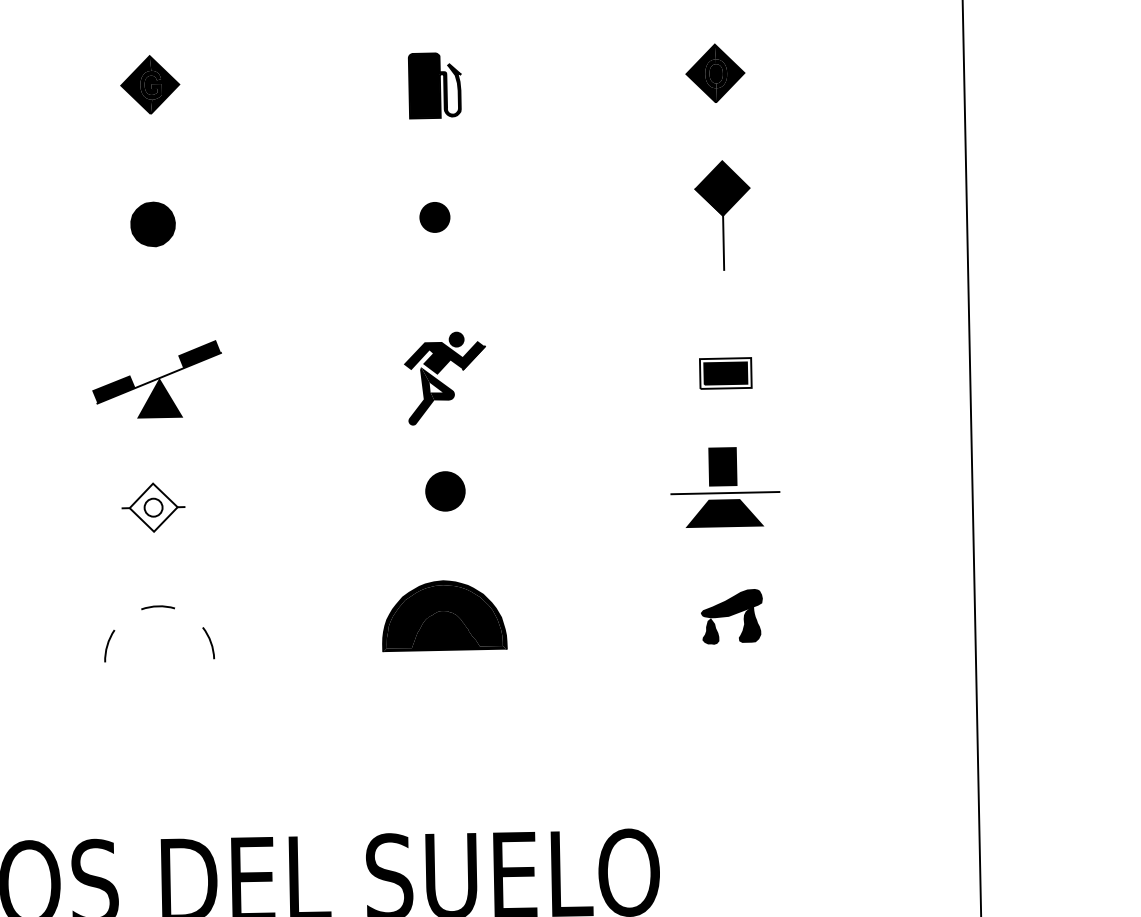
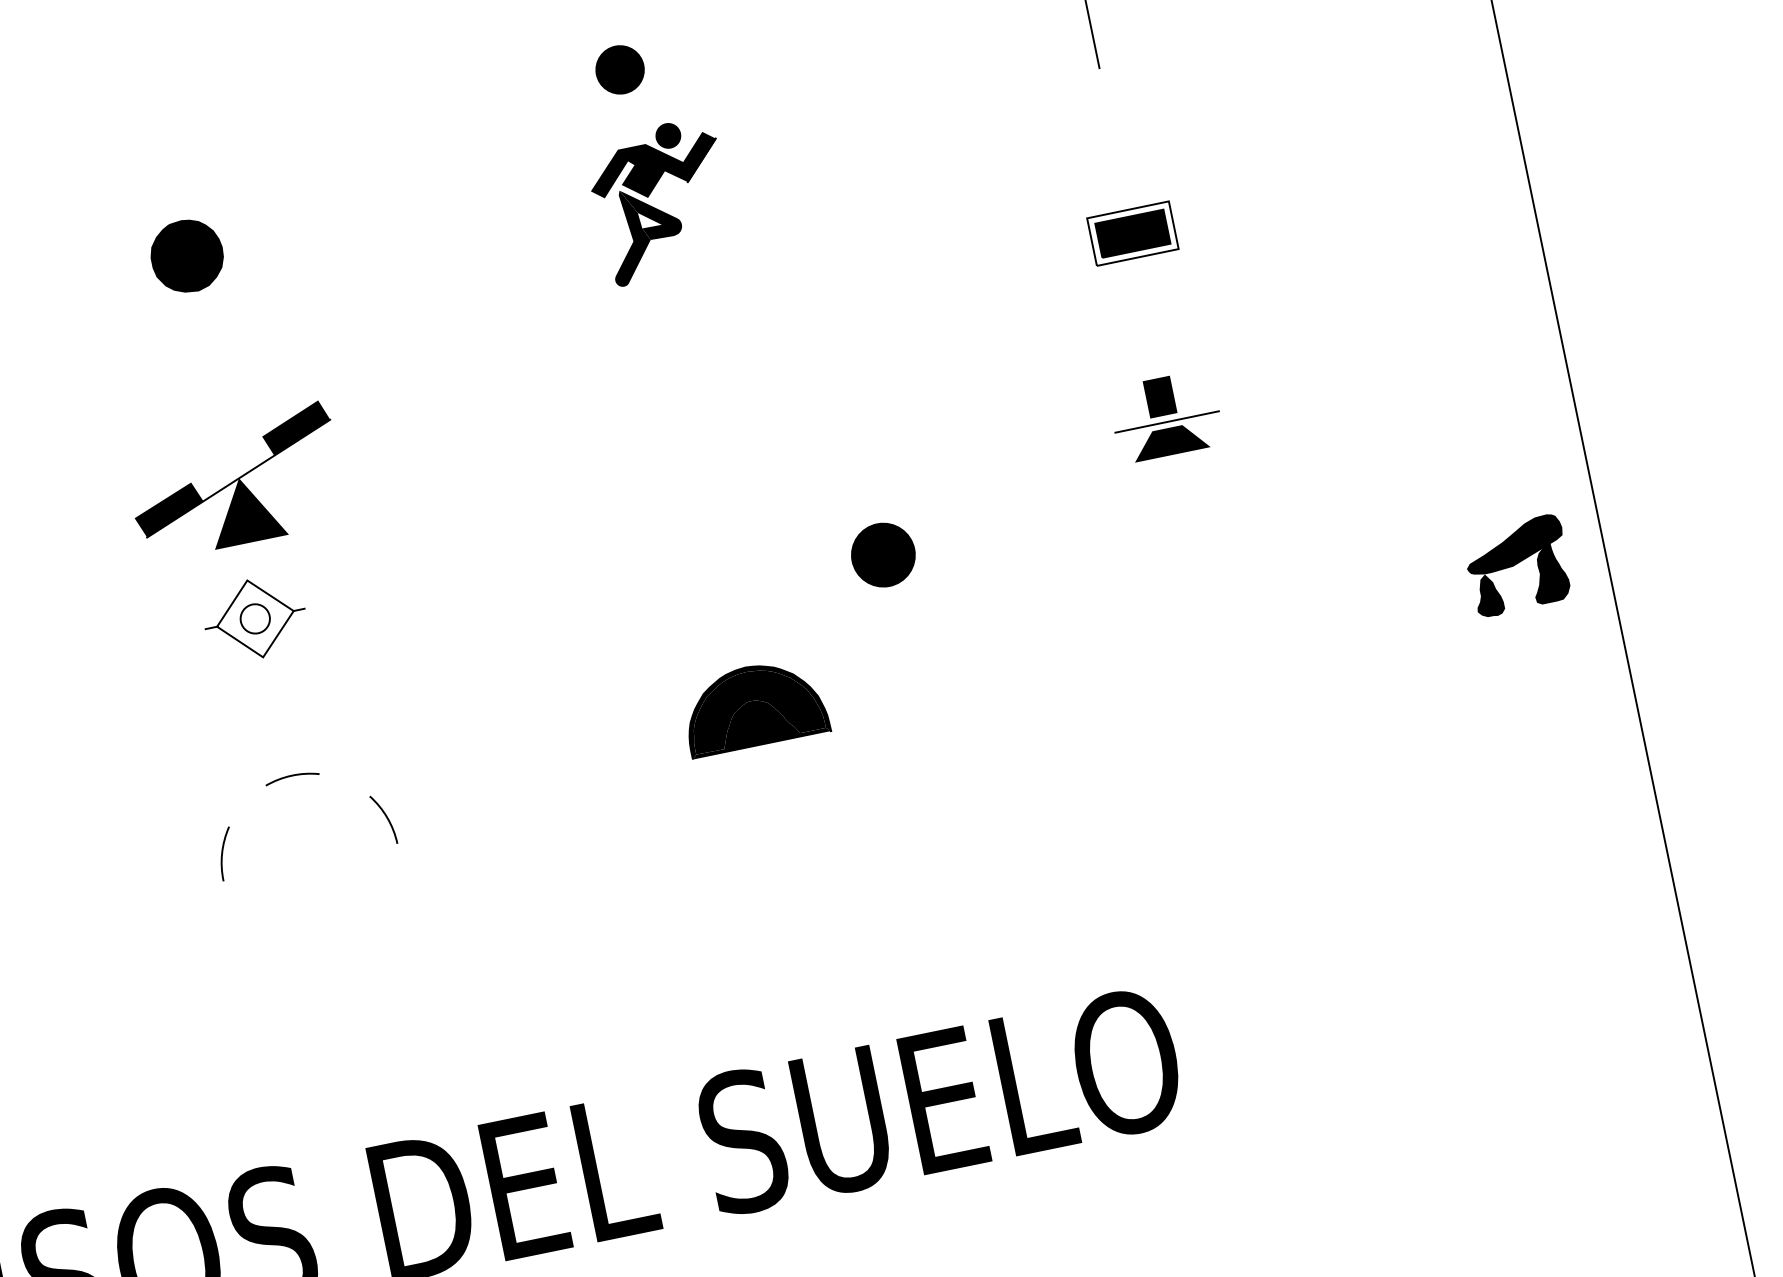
part: (152, 224) -> (186, 256), moved
part: (444, 378) -> (660, 201), moved
part: (156, 379) -> (234, 481), moved
part: (725, 487) -> (1166, 416), size x0.6
part: (445, 491) -> (883, 555), moved
part: (444, 616) -> (754, 706), size x0.7
part: (731, 616) -> (1517, 565), moved

